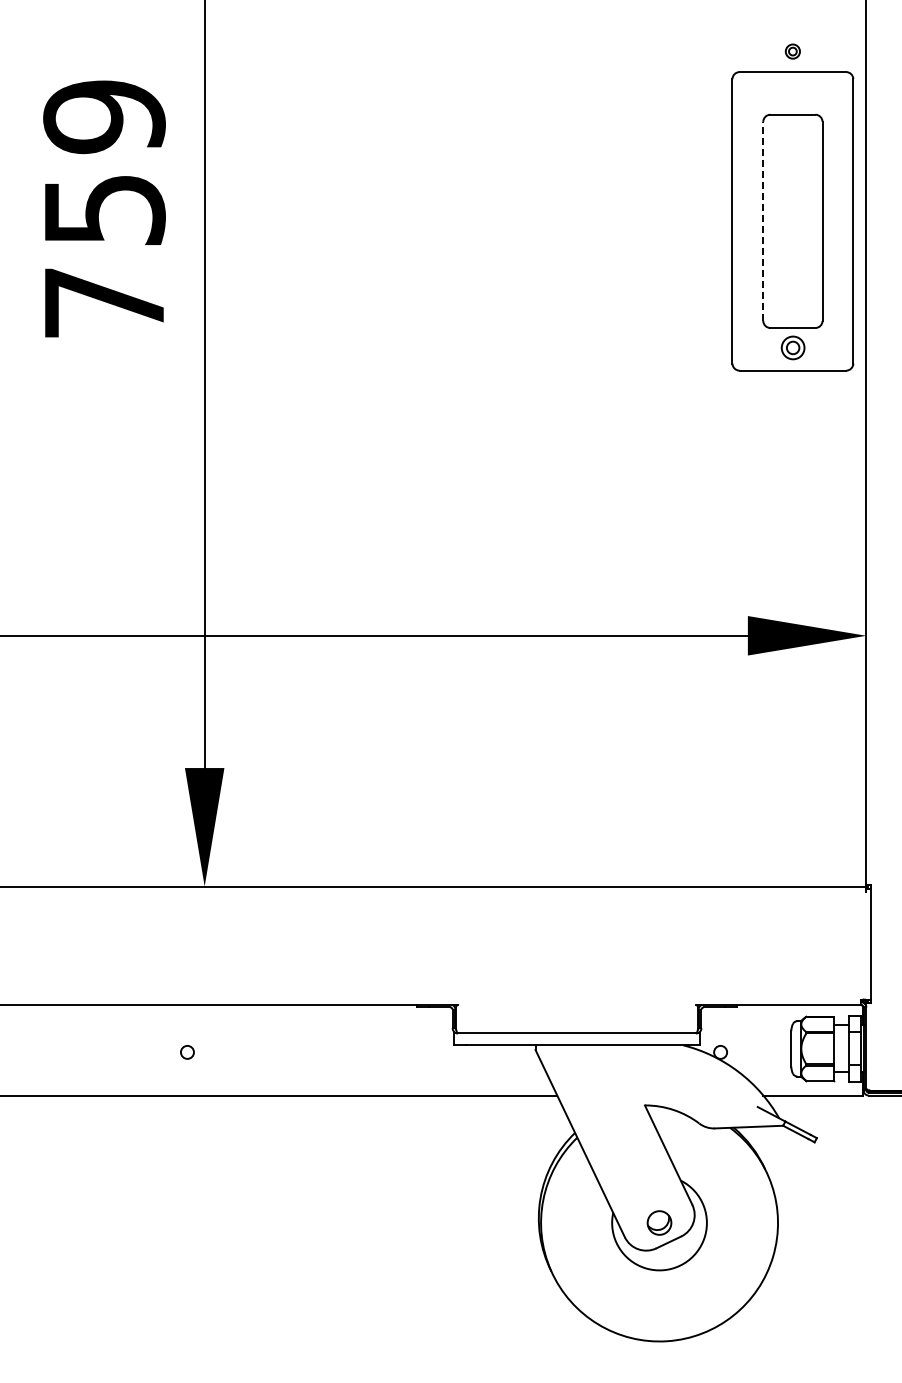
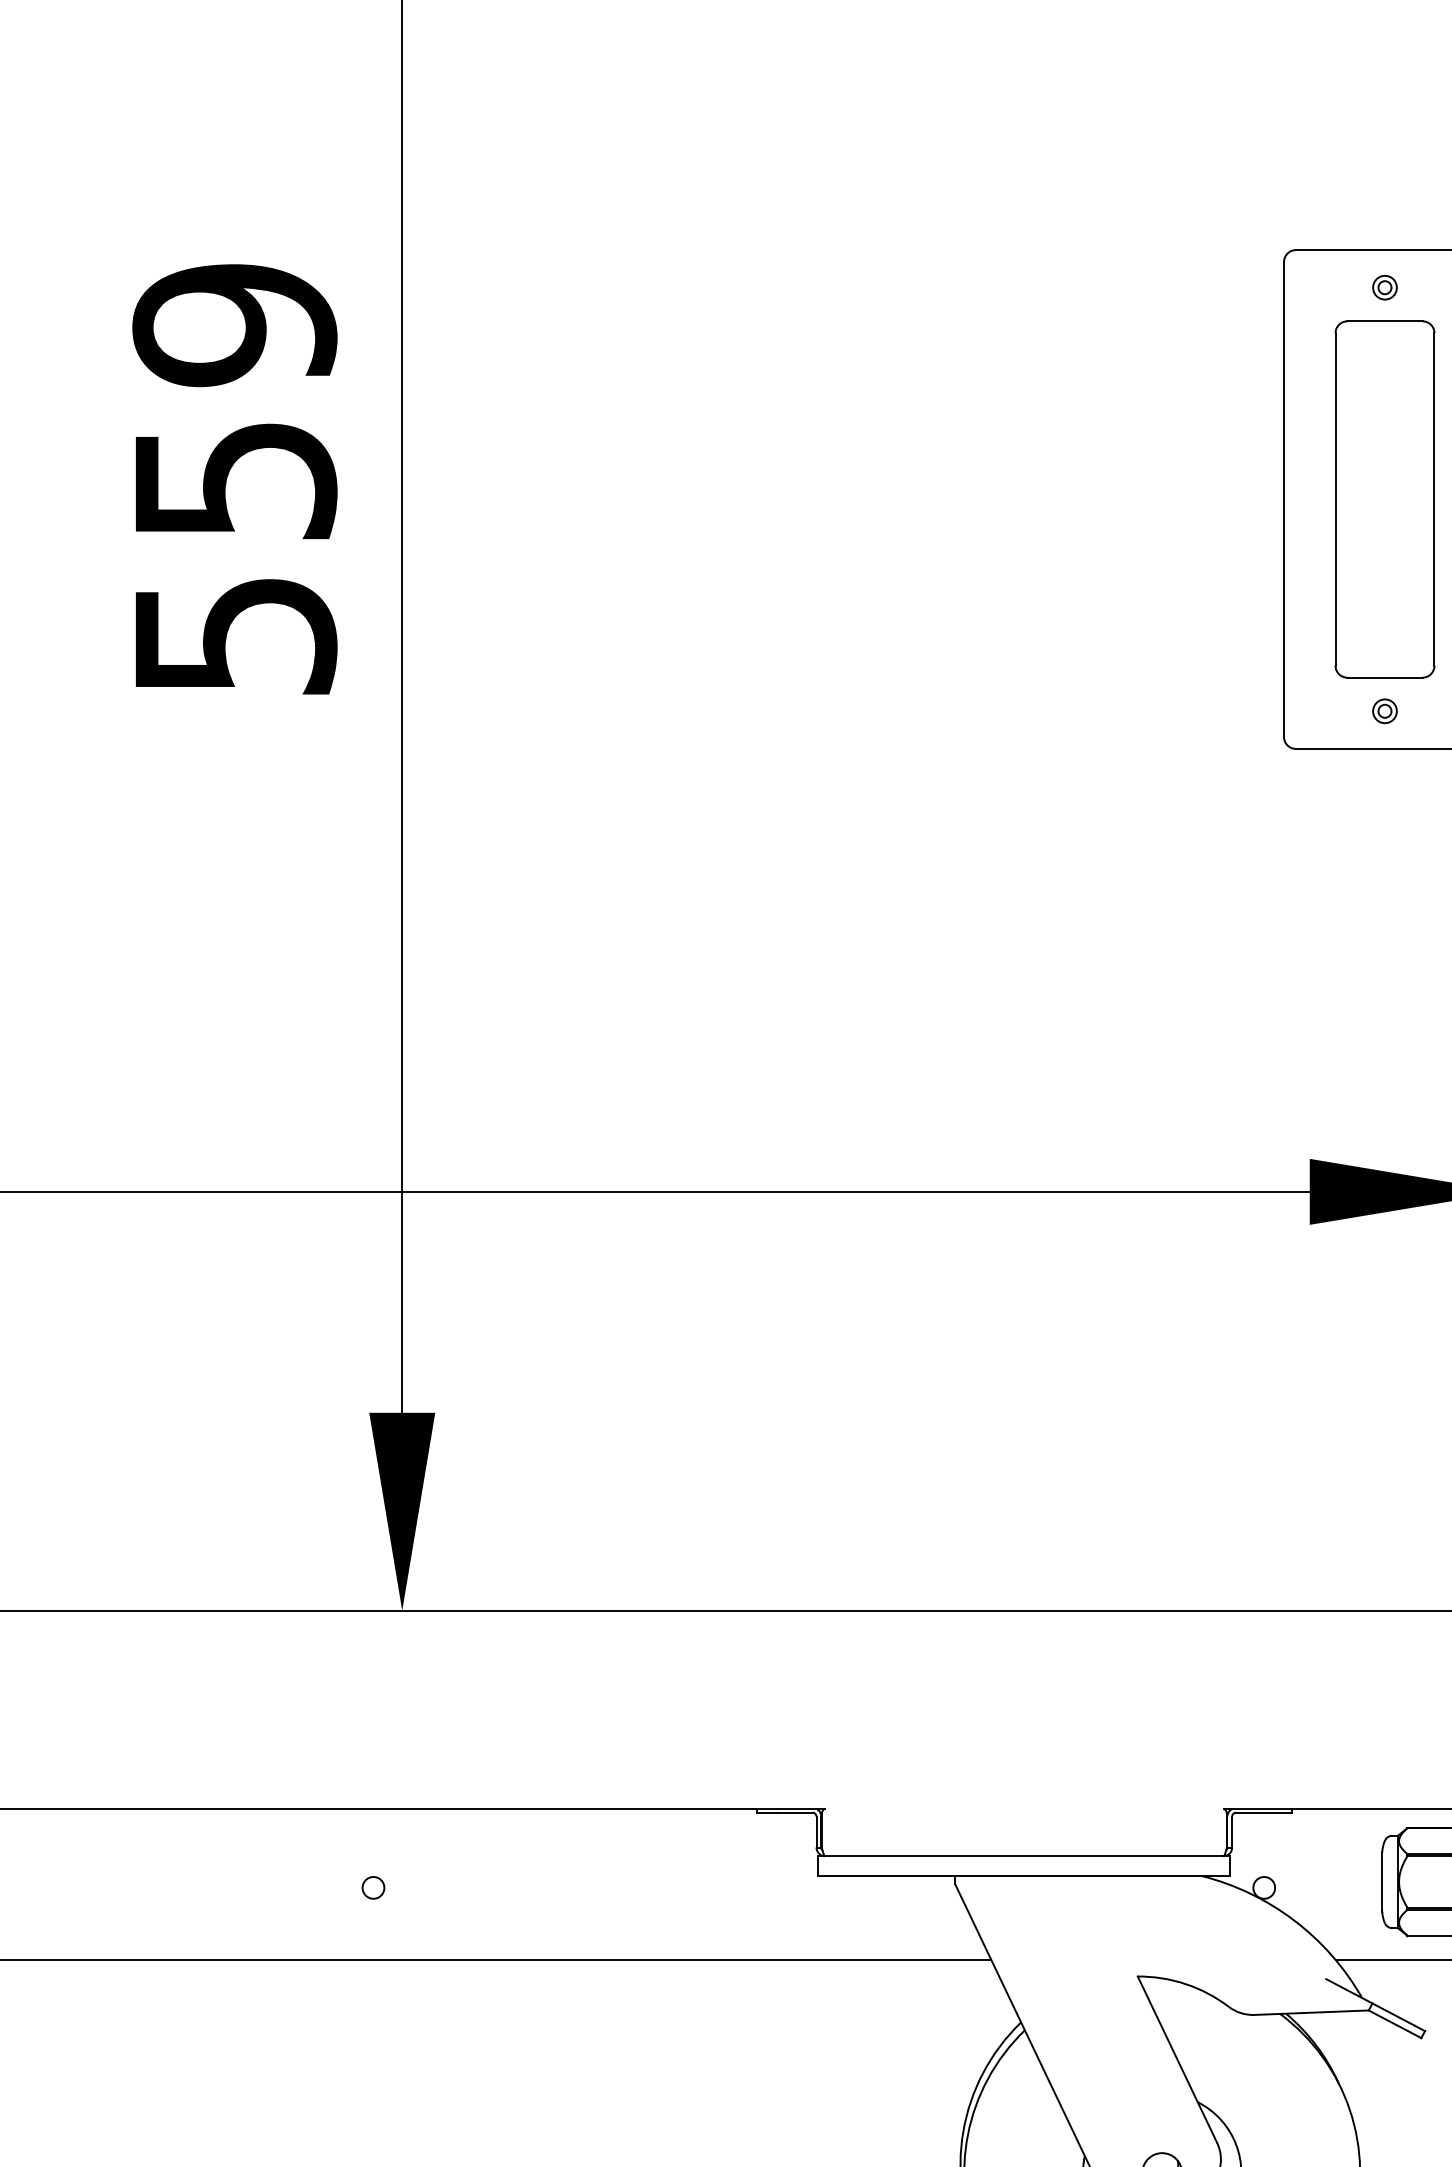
part: (792, 51) -> (1384, 287), moved
line: (763, 221) -> (1335, 499), dashed -> solid
text: (105, 302) -> (236, 635), 759 -> 559
part: (792, 348) -> (1384, 711), size x0.62

